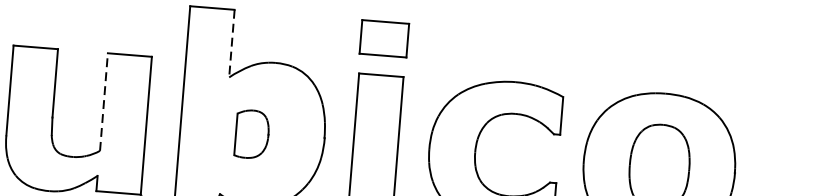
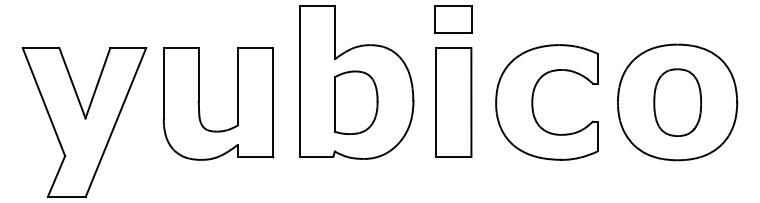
line: (231, 43) -> (334, 32), dashed -> solid
line: (104, 101) -> (238, 86), dashed -> solid
part: (252, 134) -> (356, 102), size x1.67

